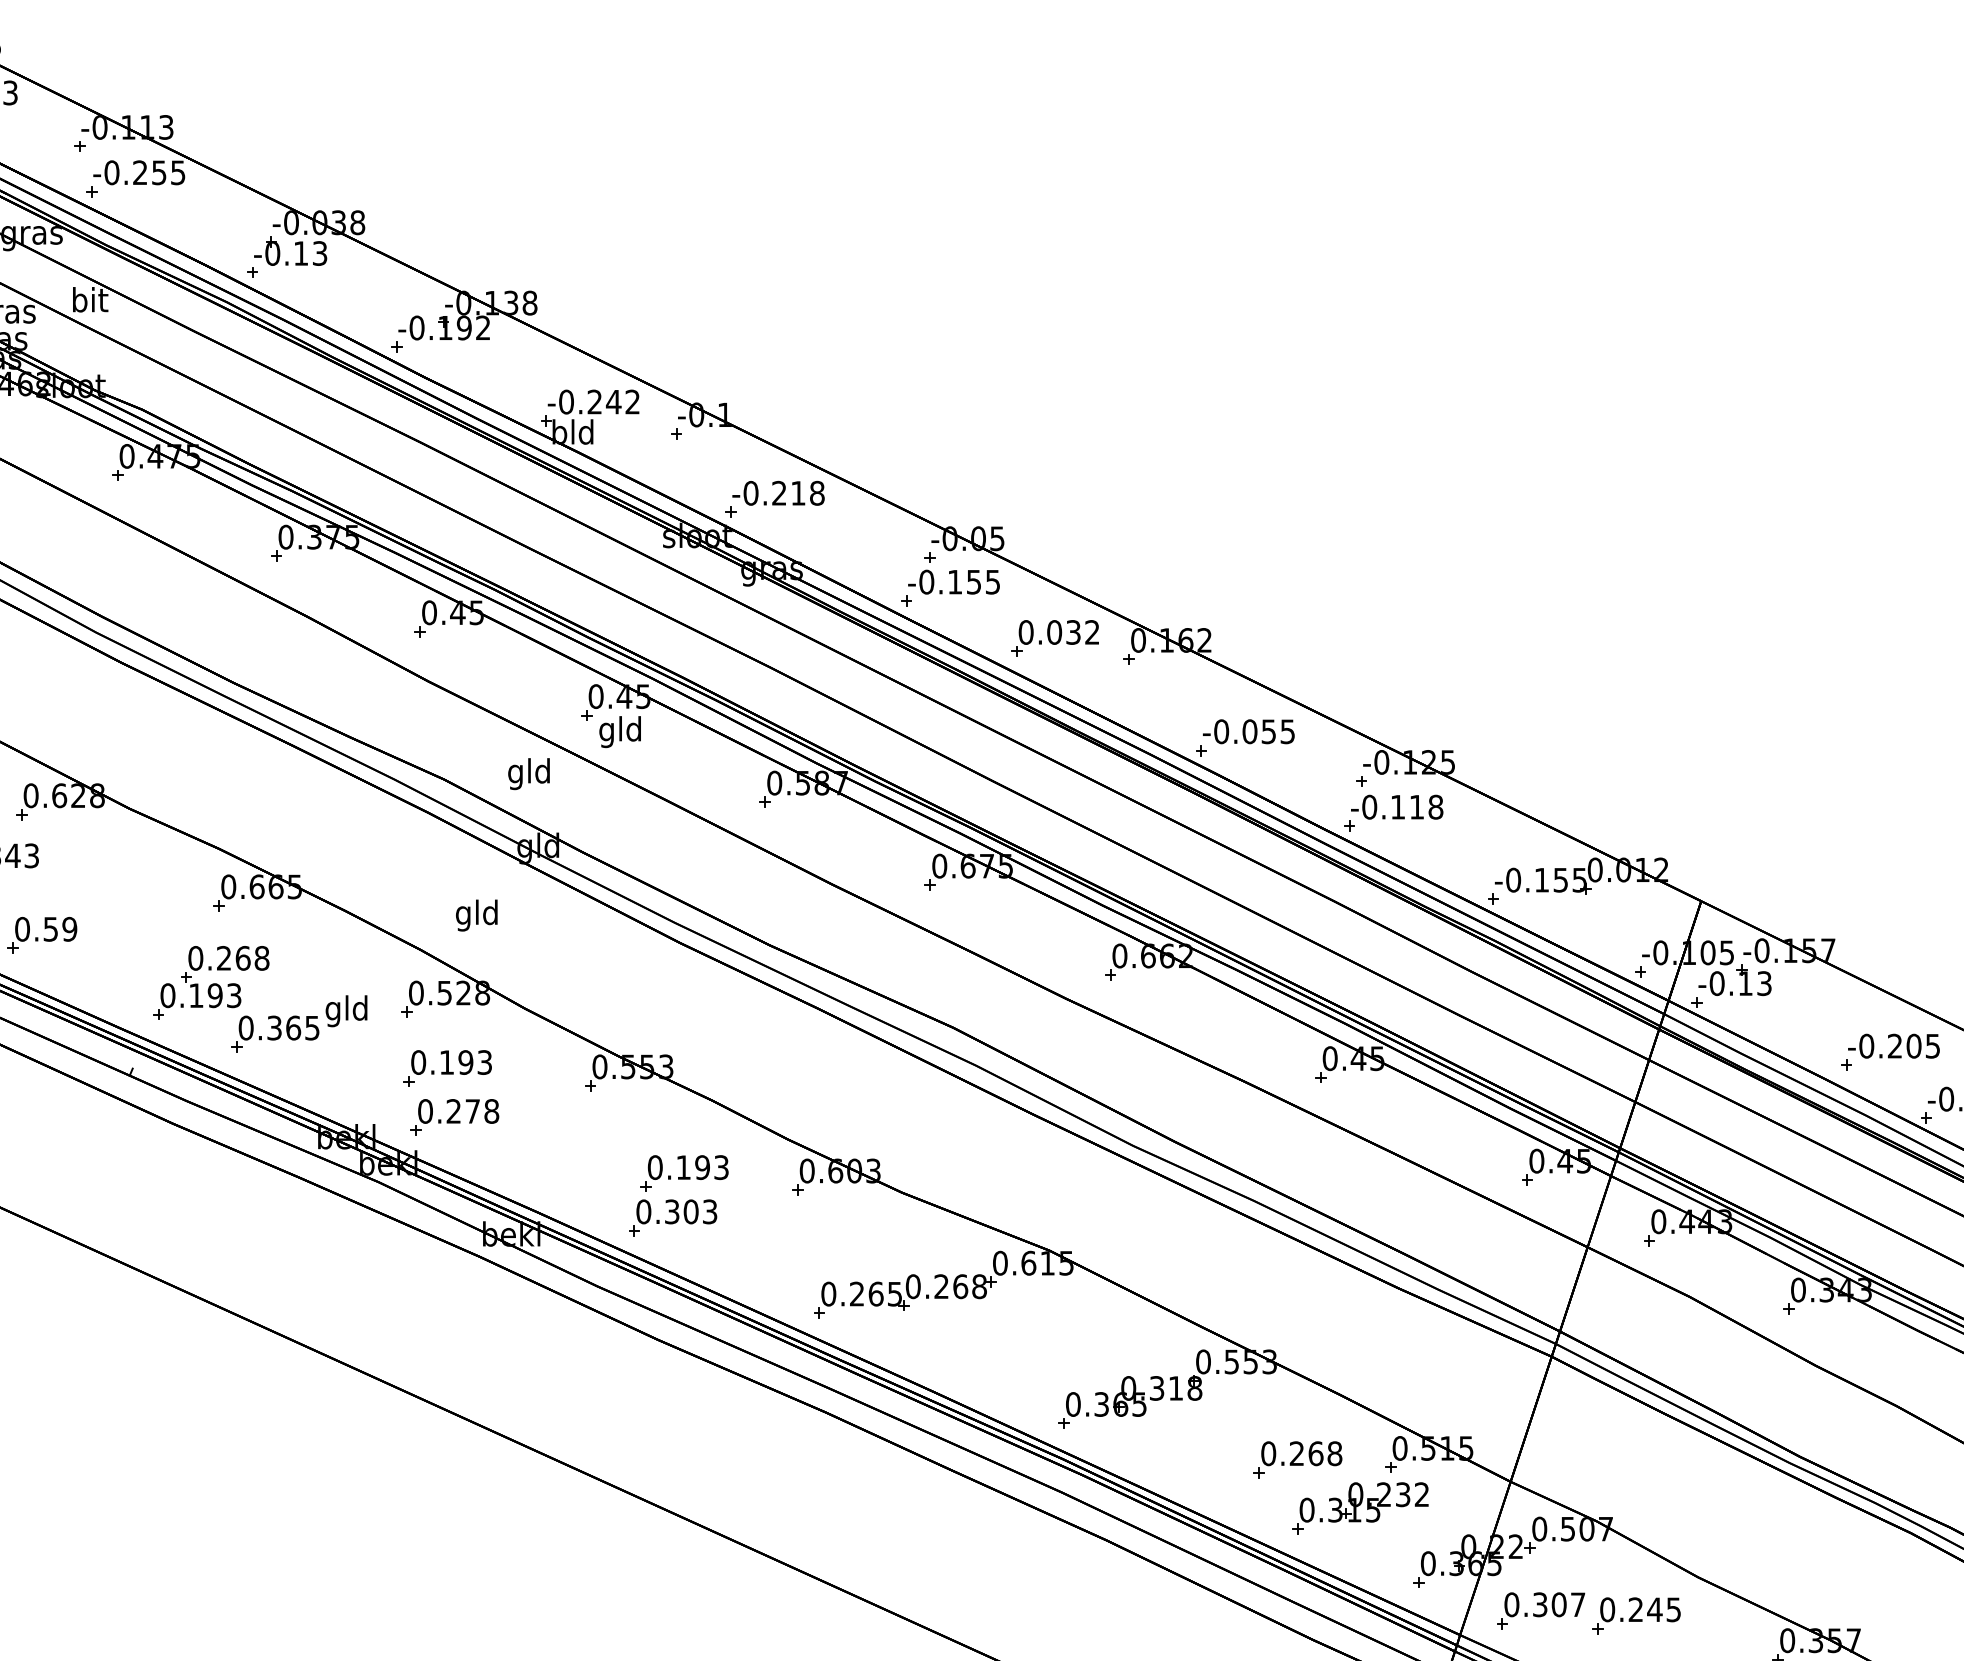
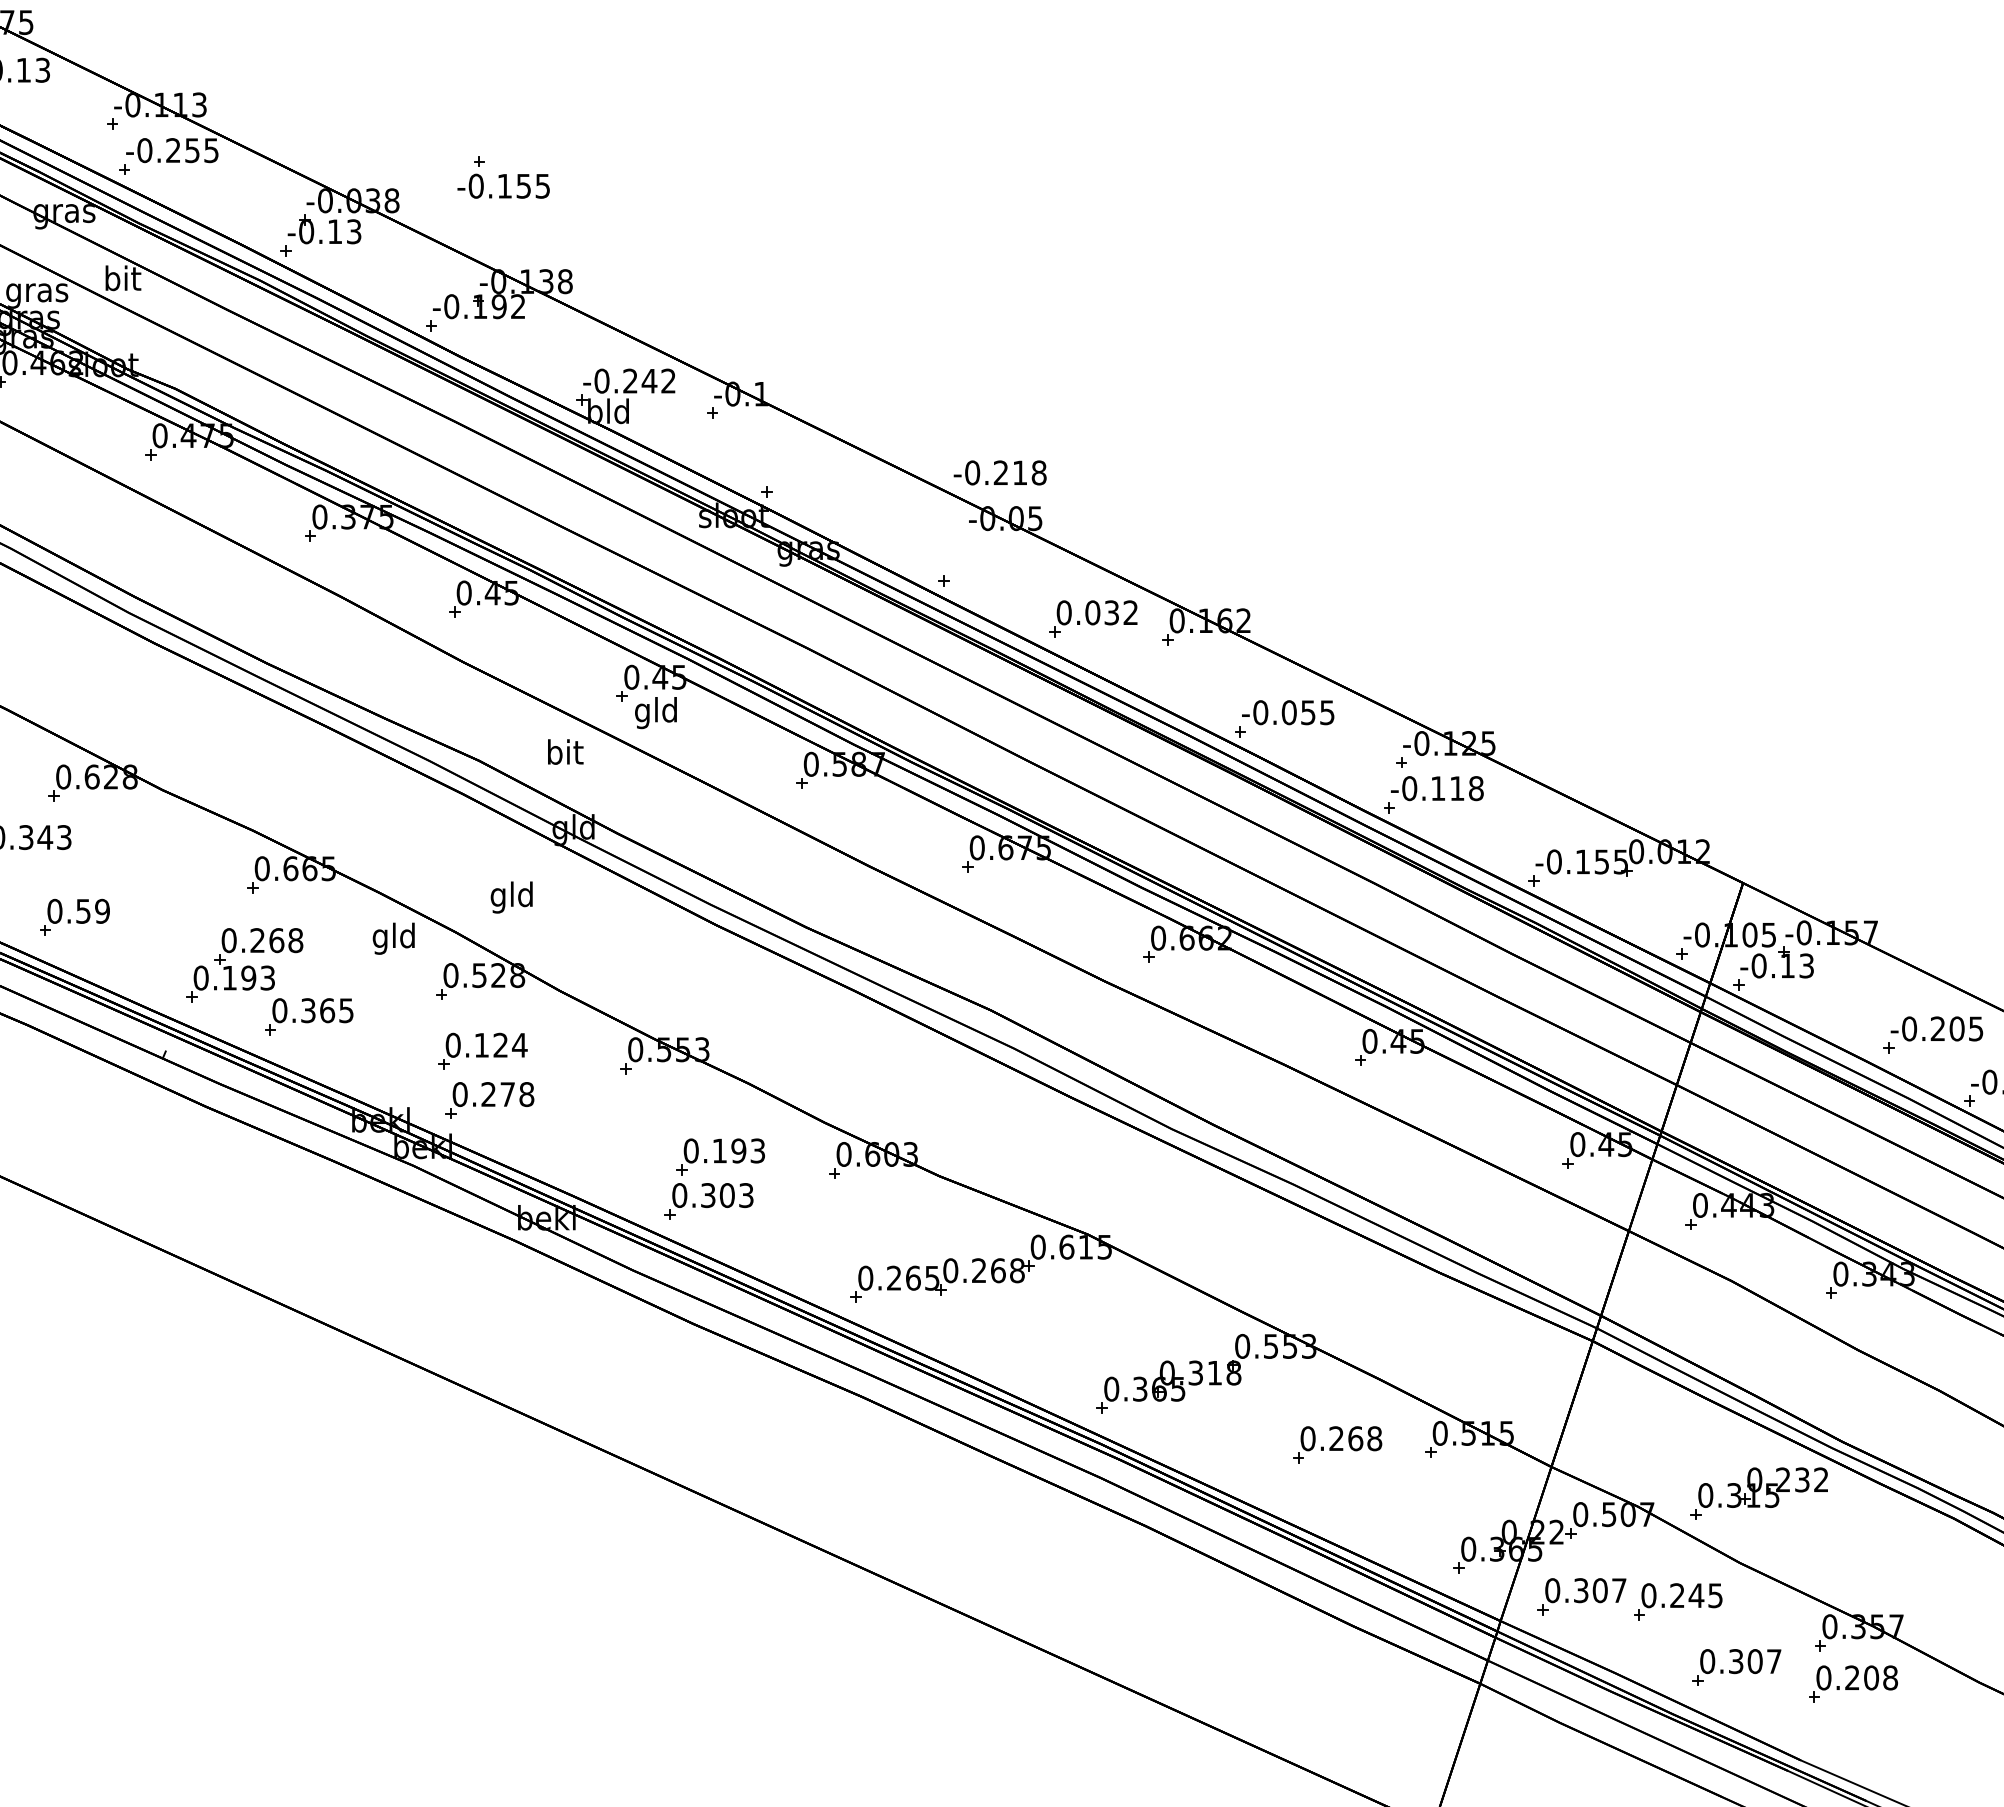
text: (777, 492) -> (999, 472), moved
part: (953, 573) -> (503, 177), moved
text: (529, 774) -> (564, 755), gld -> bit
text: (346, 1010) -> (393, 938), moved
text: (475, 1061) -> (510, 1044), 0.193 -> 0.124
part: (1359, 1508) -> (1758, 1493), moved

